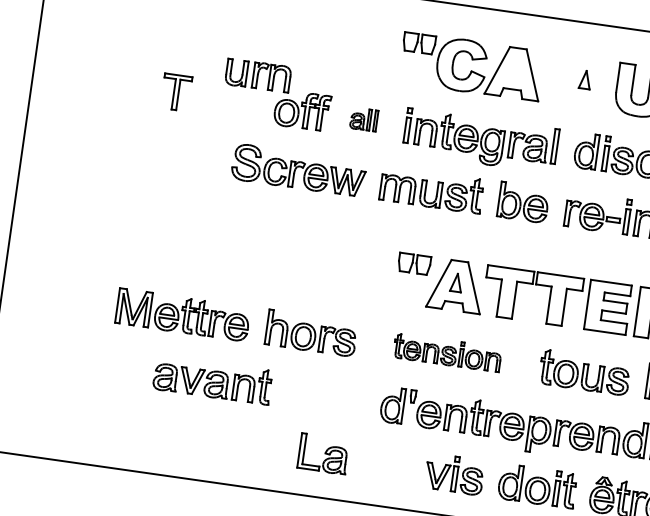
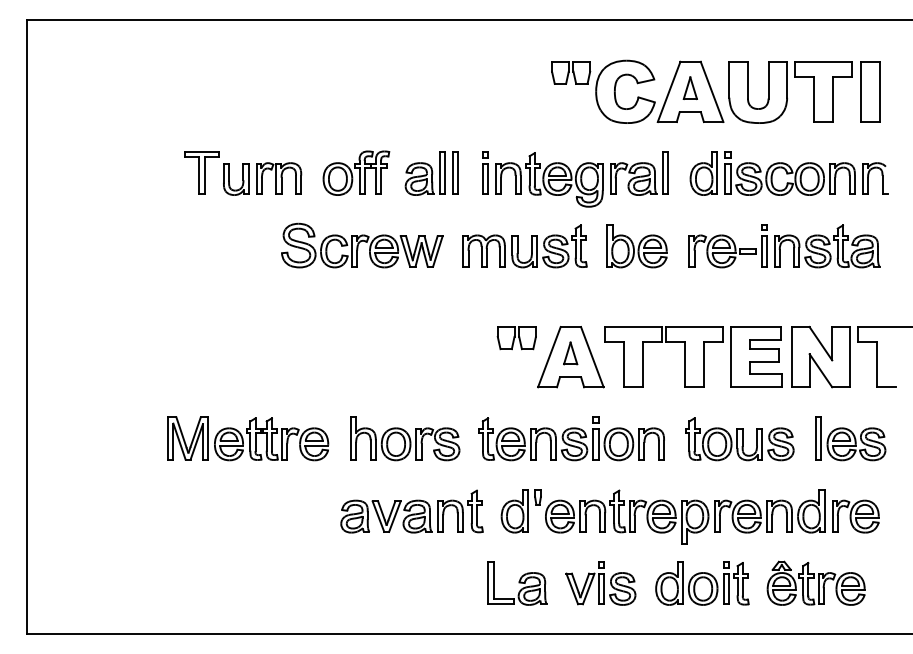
part: (471, 66) -> (637, 91), moved
part: (258, 75) -> (262, 178), moved
part: (363, 119) -> (431, 173), size x1.67
part: (447, 352) -> (571, 438), size x1.43
part: (212, 379) -> (411, 511), moved
part: (323, 454) -> (517, 583), moved

